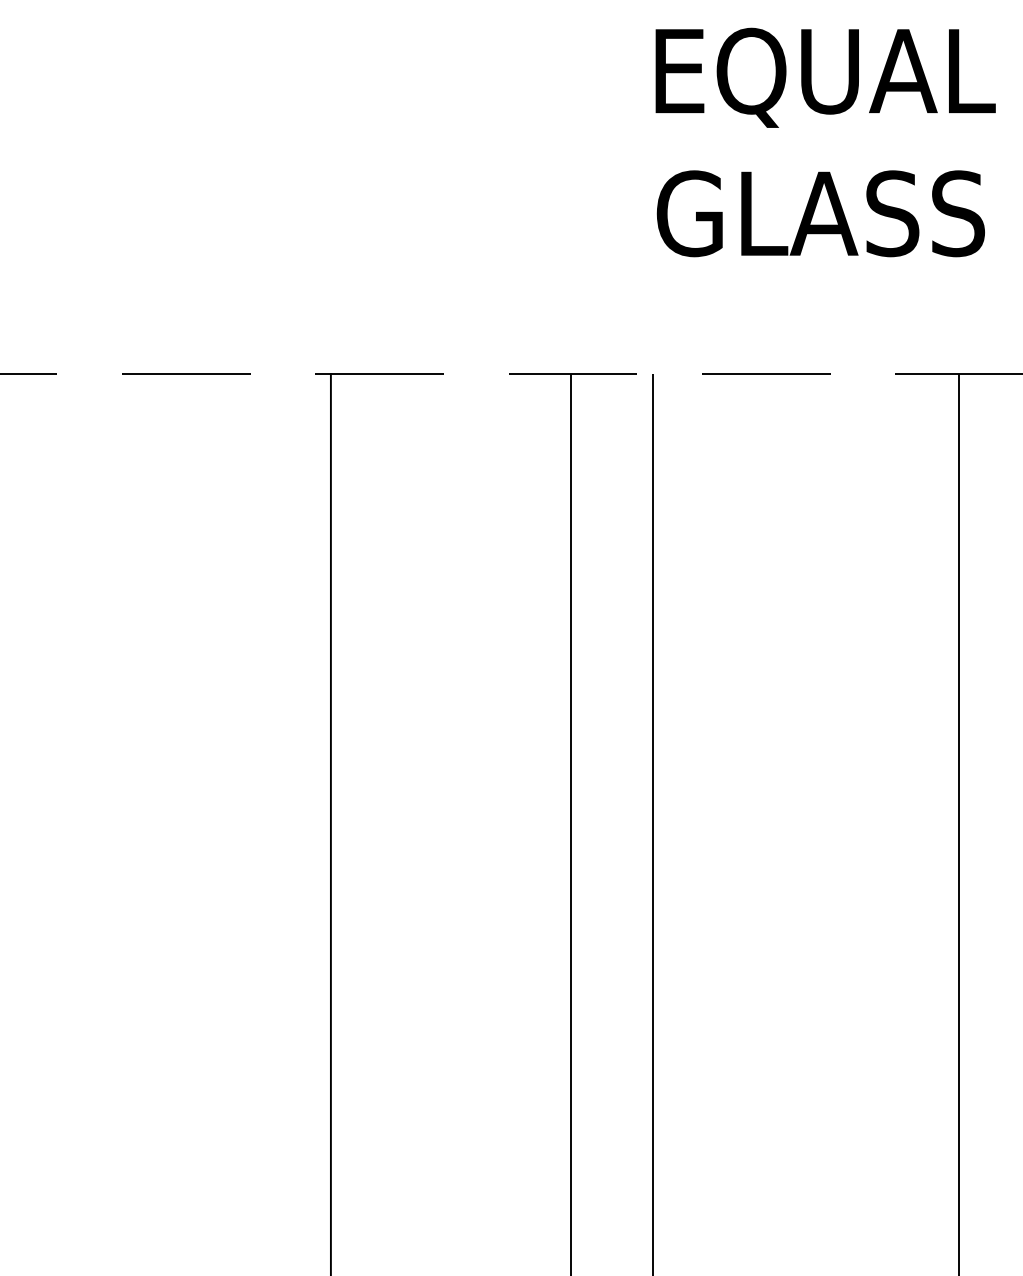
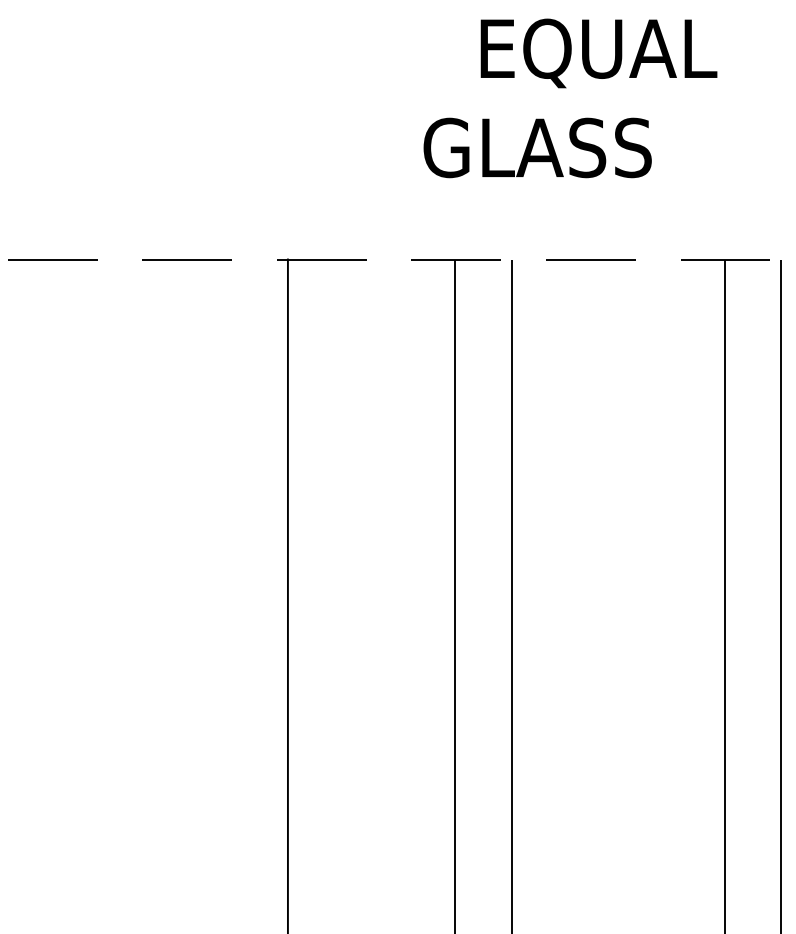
text: (824, 77) -> (598, 53), moved
text: (820, 213) -> (537, 147), moved

